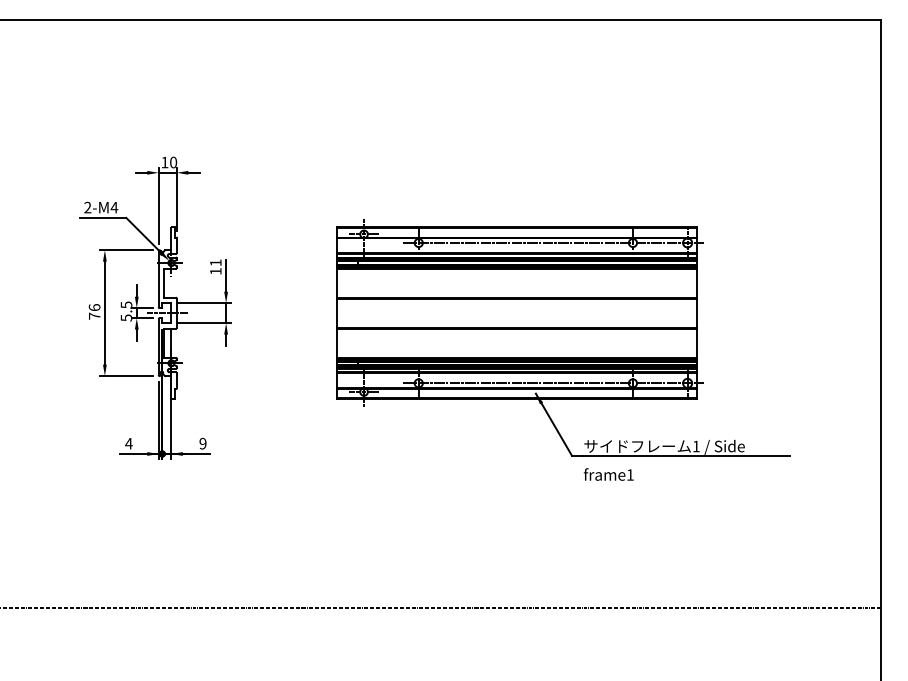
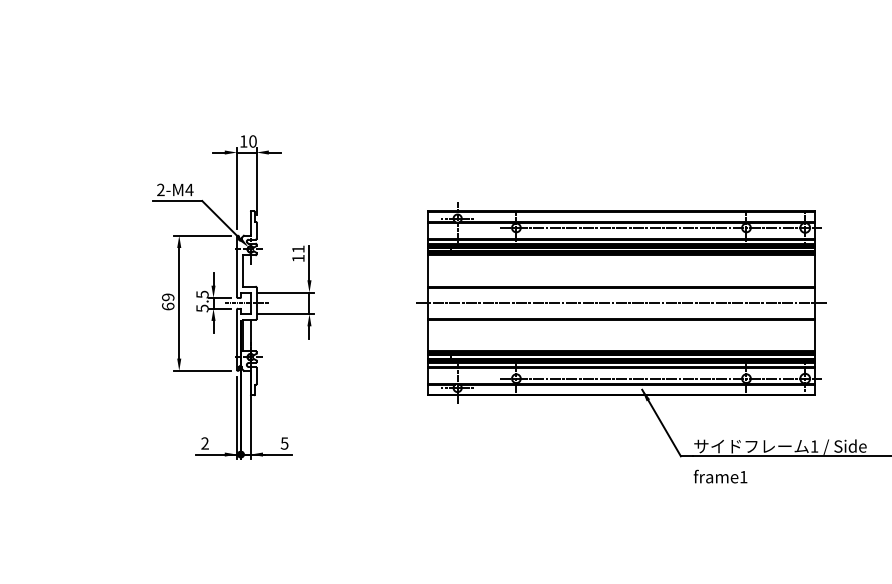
text: (94, 311) -> (168, 301), 76 -> 69
line: (516, 313) -> (621, 303), added
text: (128, 443) -> (204, 443), 4 -> 2
text: (202, 443) -> (284, 443), 9 -> 5

